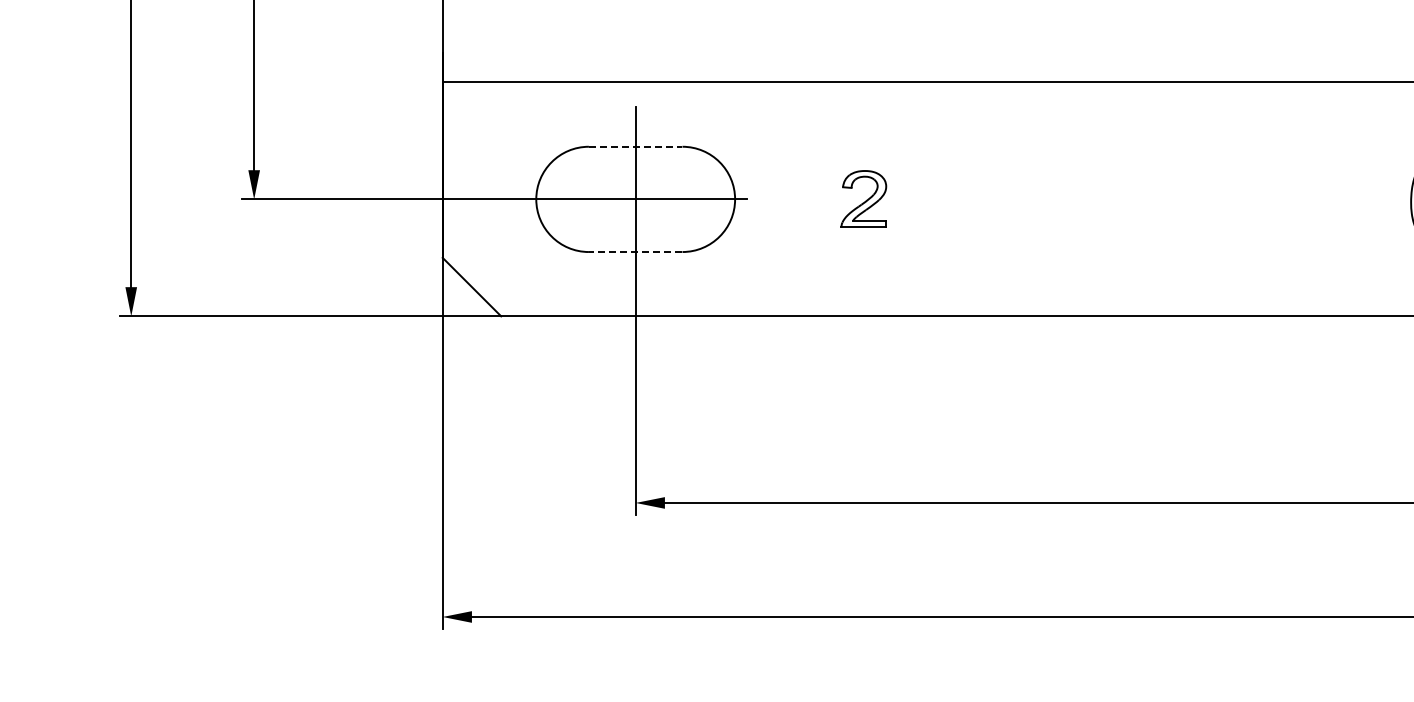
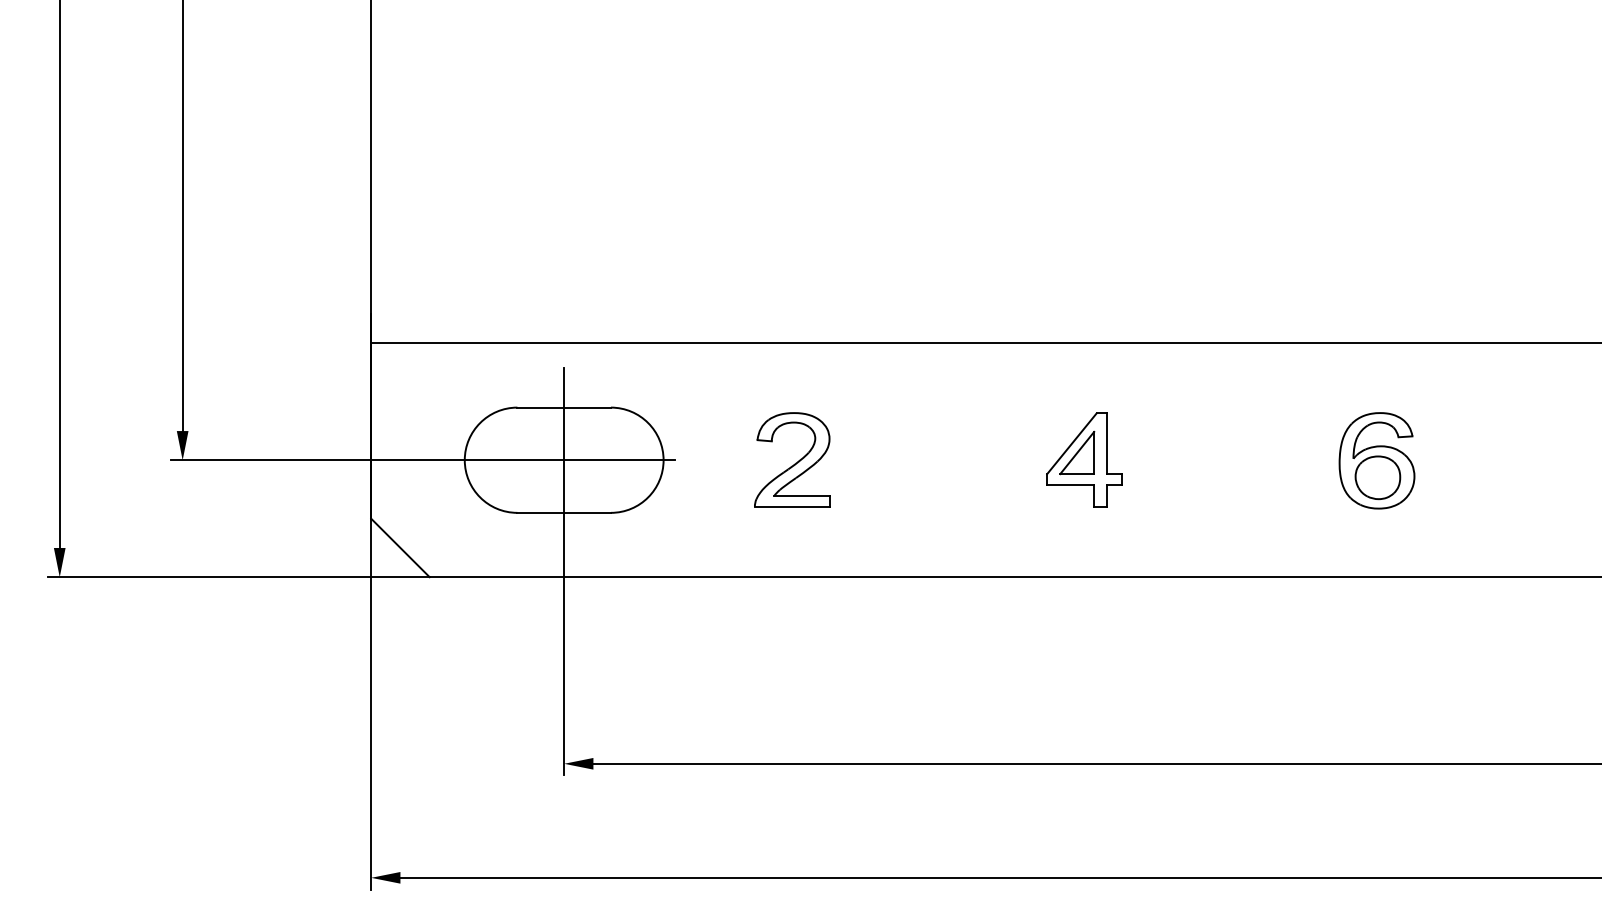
line: (636, 146) -> (564, 407), dashed -> solid
part: (864, 198) -> (792, 459), size x1.67
part: (1156, 198) -> (1084, 459), added
line: (636, 251) -> (564, 512), dashed -> solid

